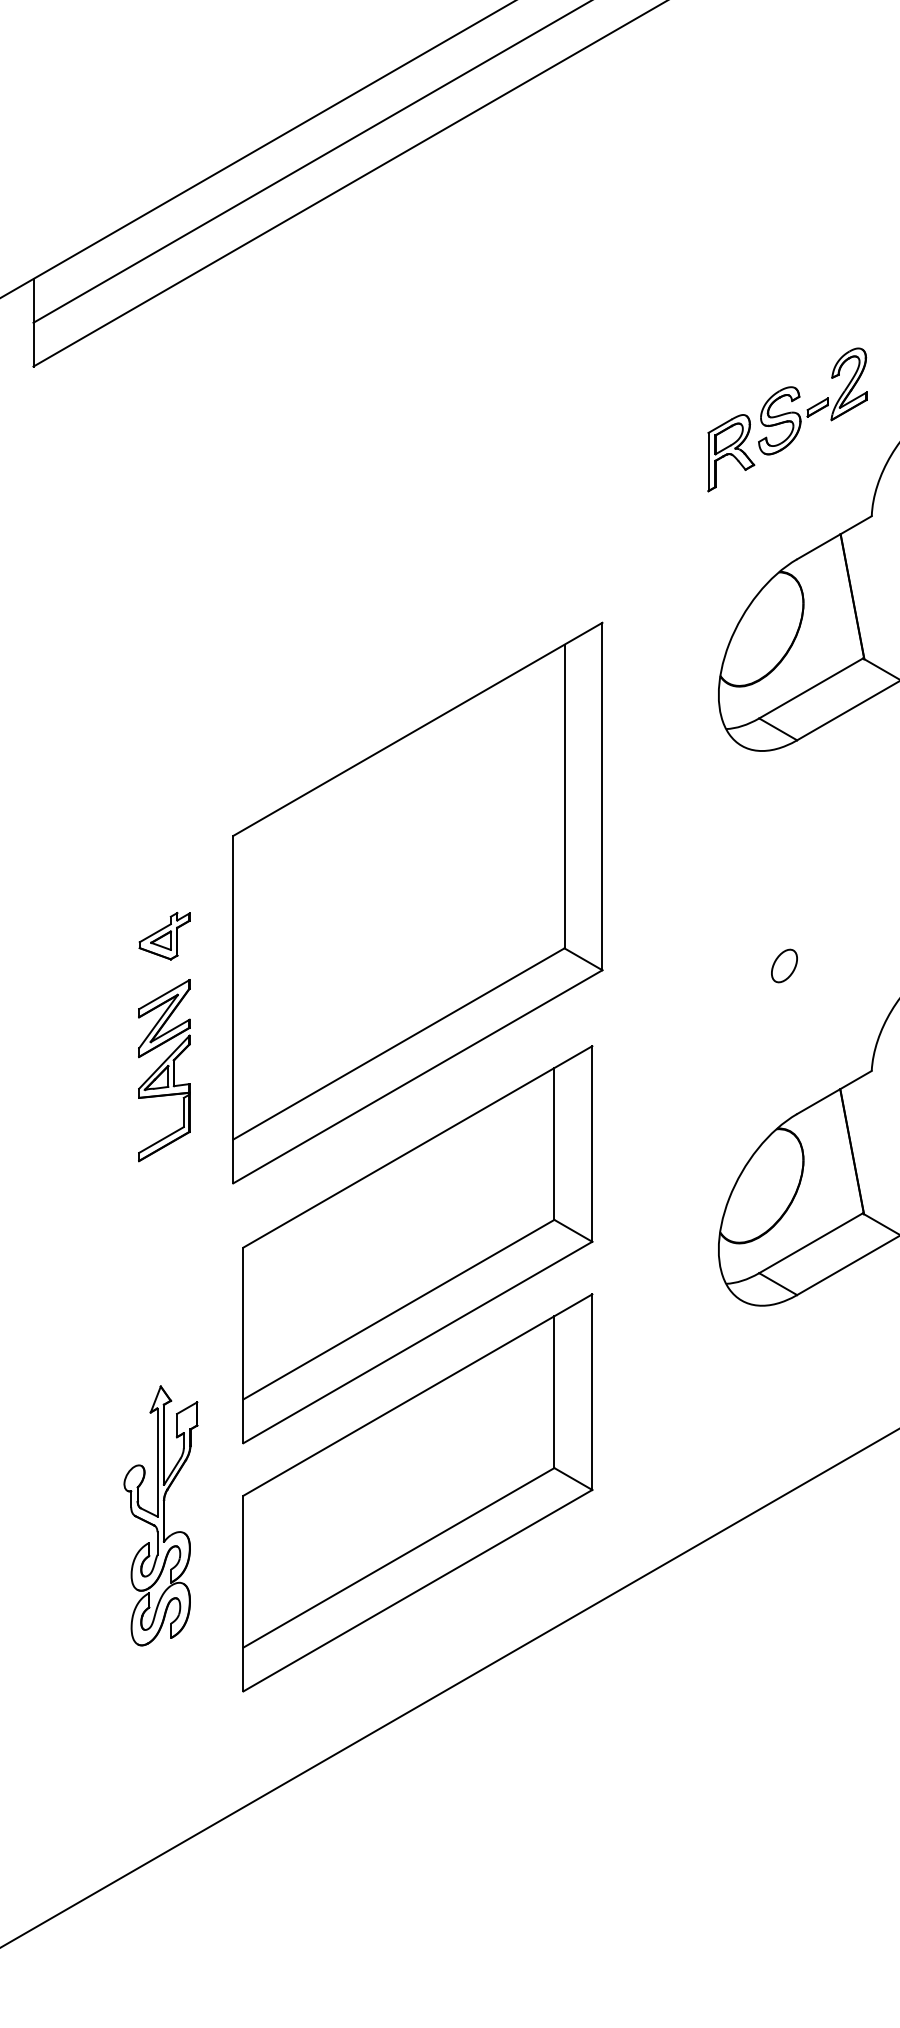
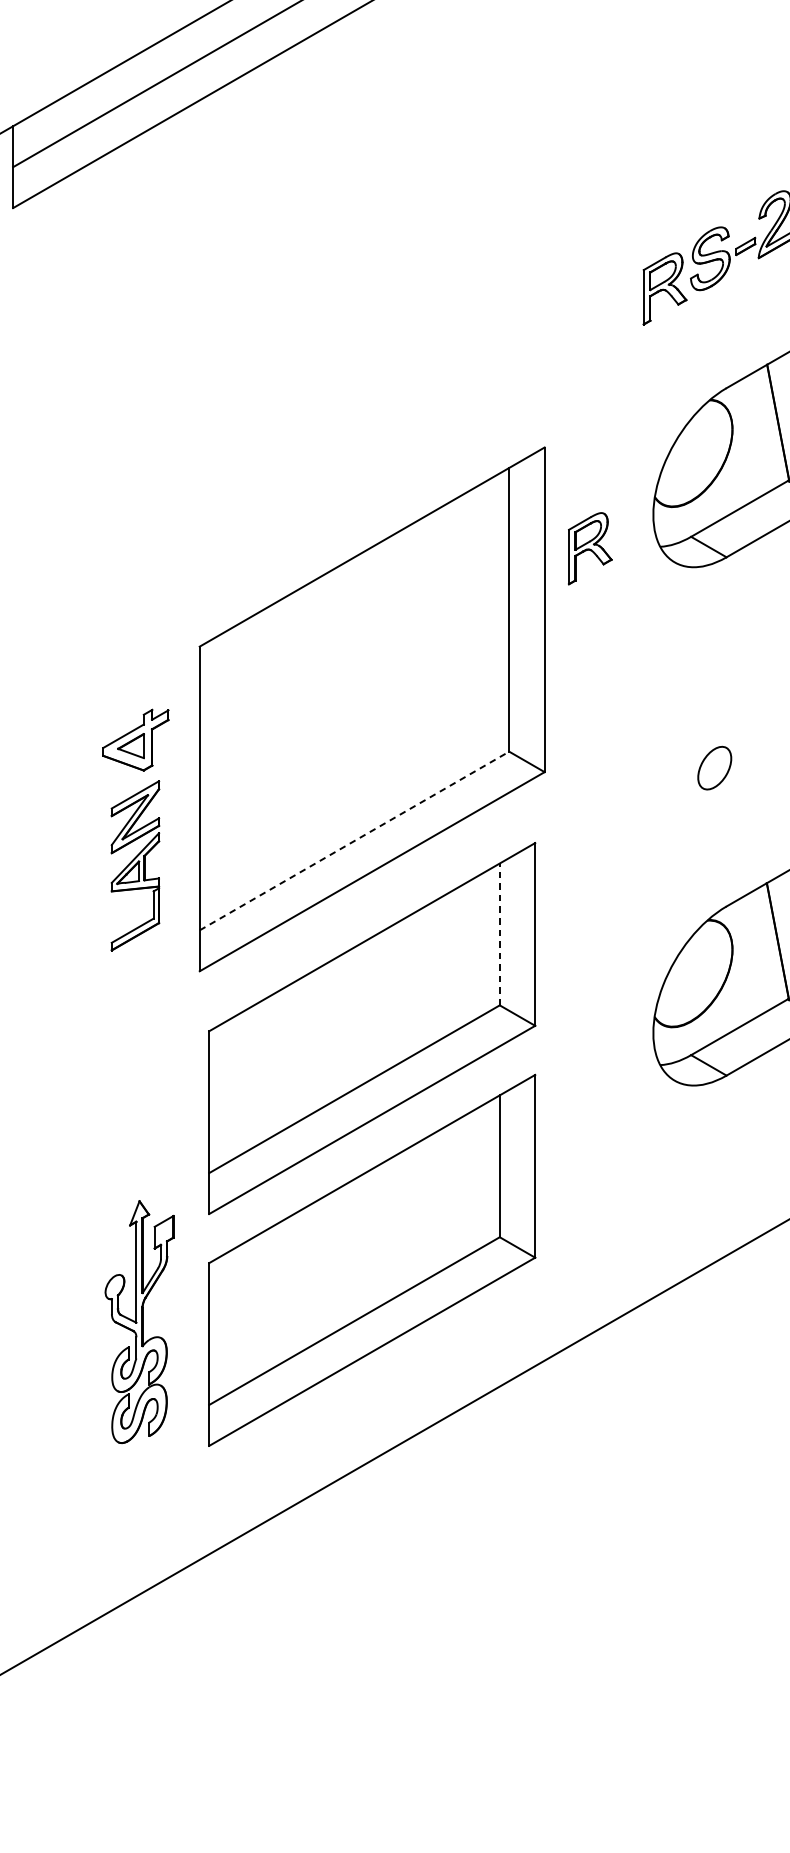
part: (651, 731) -> (590, 549), added
part: (164, 936) -> (135, 740), size x1.4
part: (784, 965) -> (714, 767), size x1.4
line: (399, 1043) -> (355, 840), solid -> dashed
line: (554, 1144) -> (499, 934), solid -> dashed
part: (160, 1515) -> (139, 1321), moved

